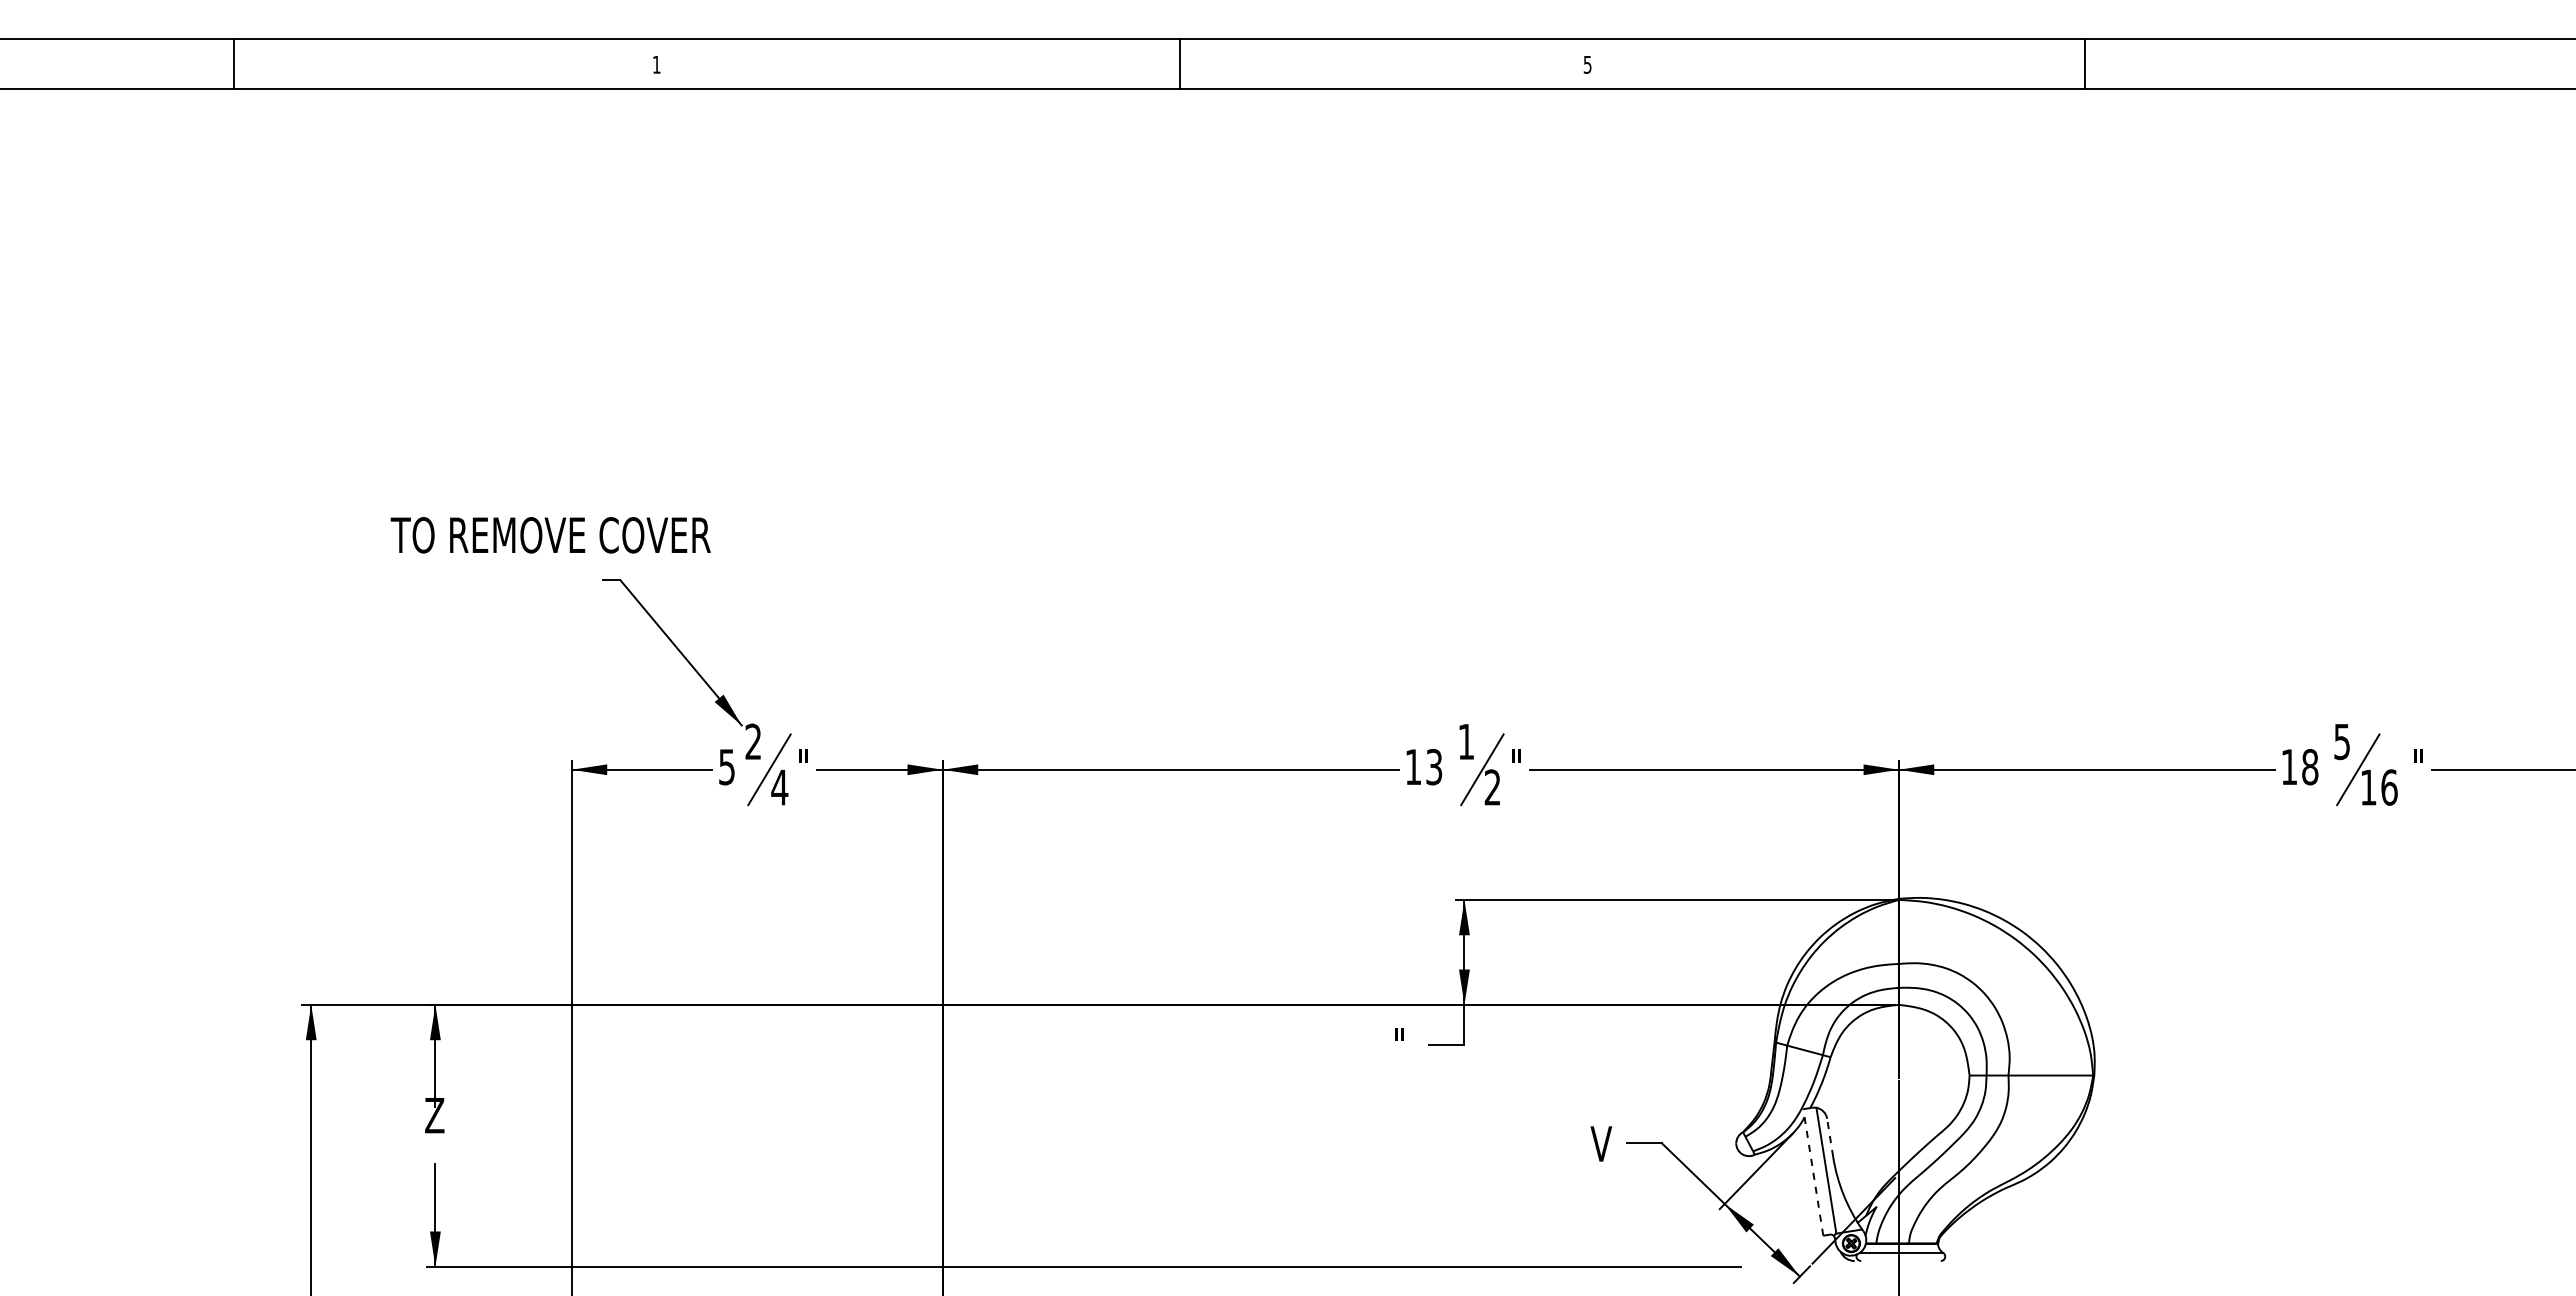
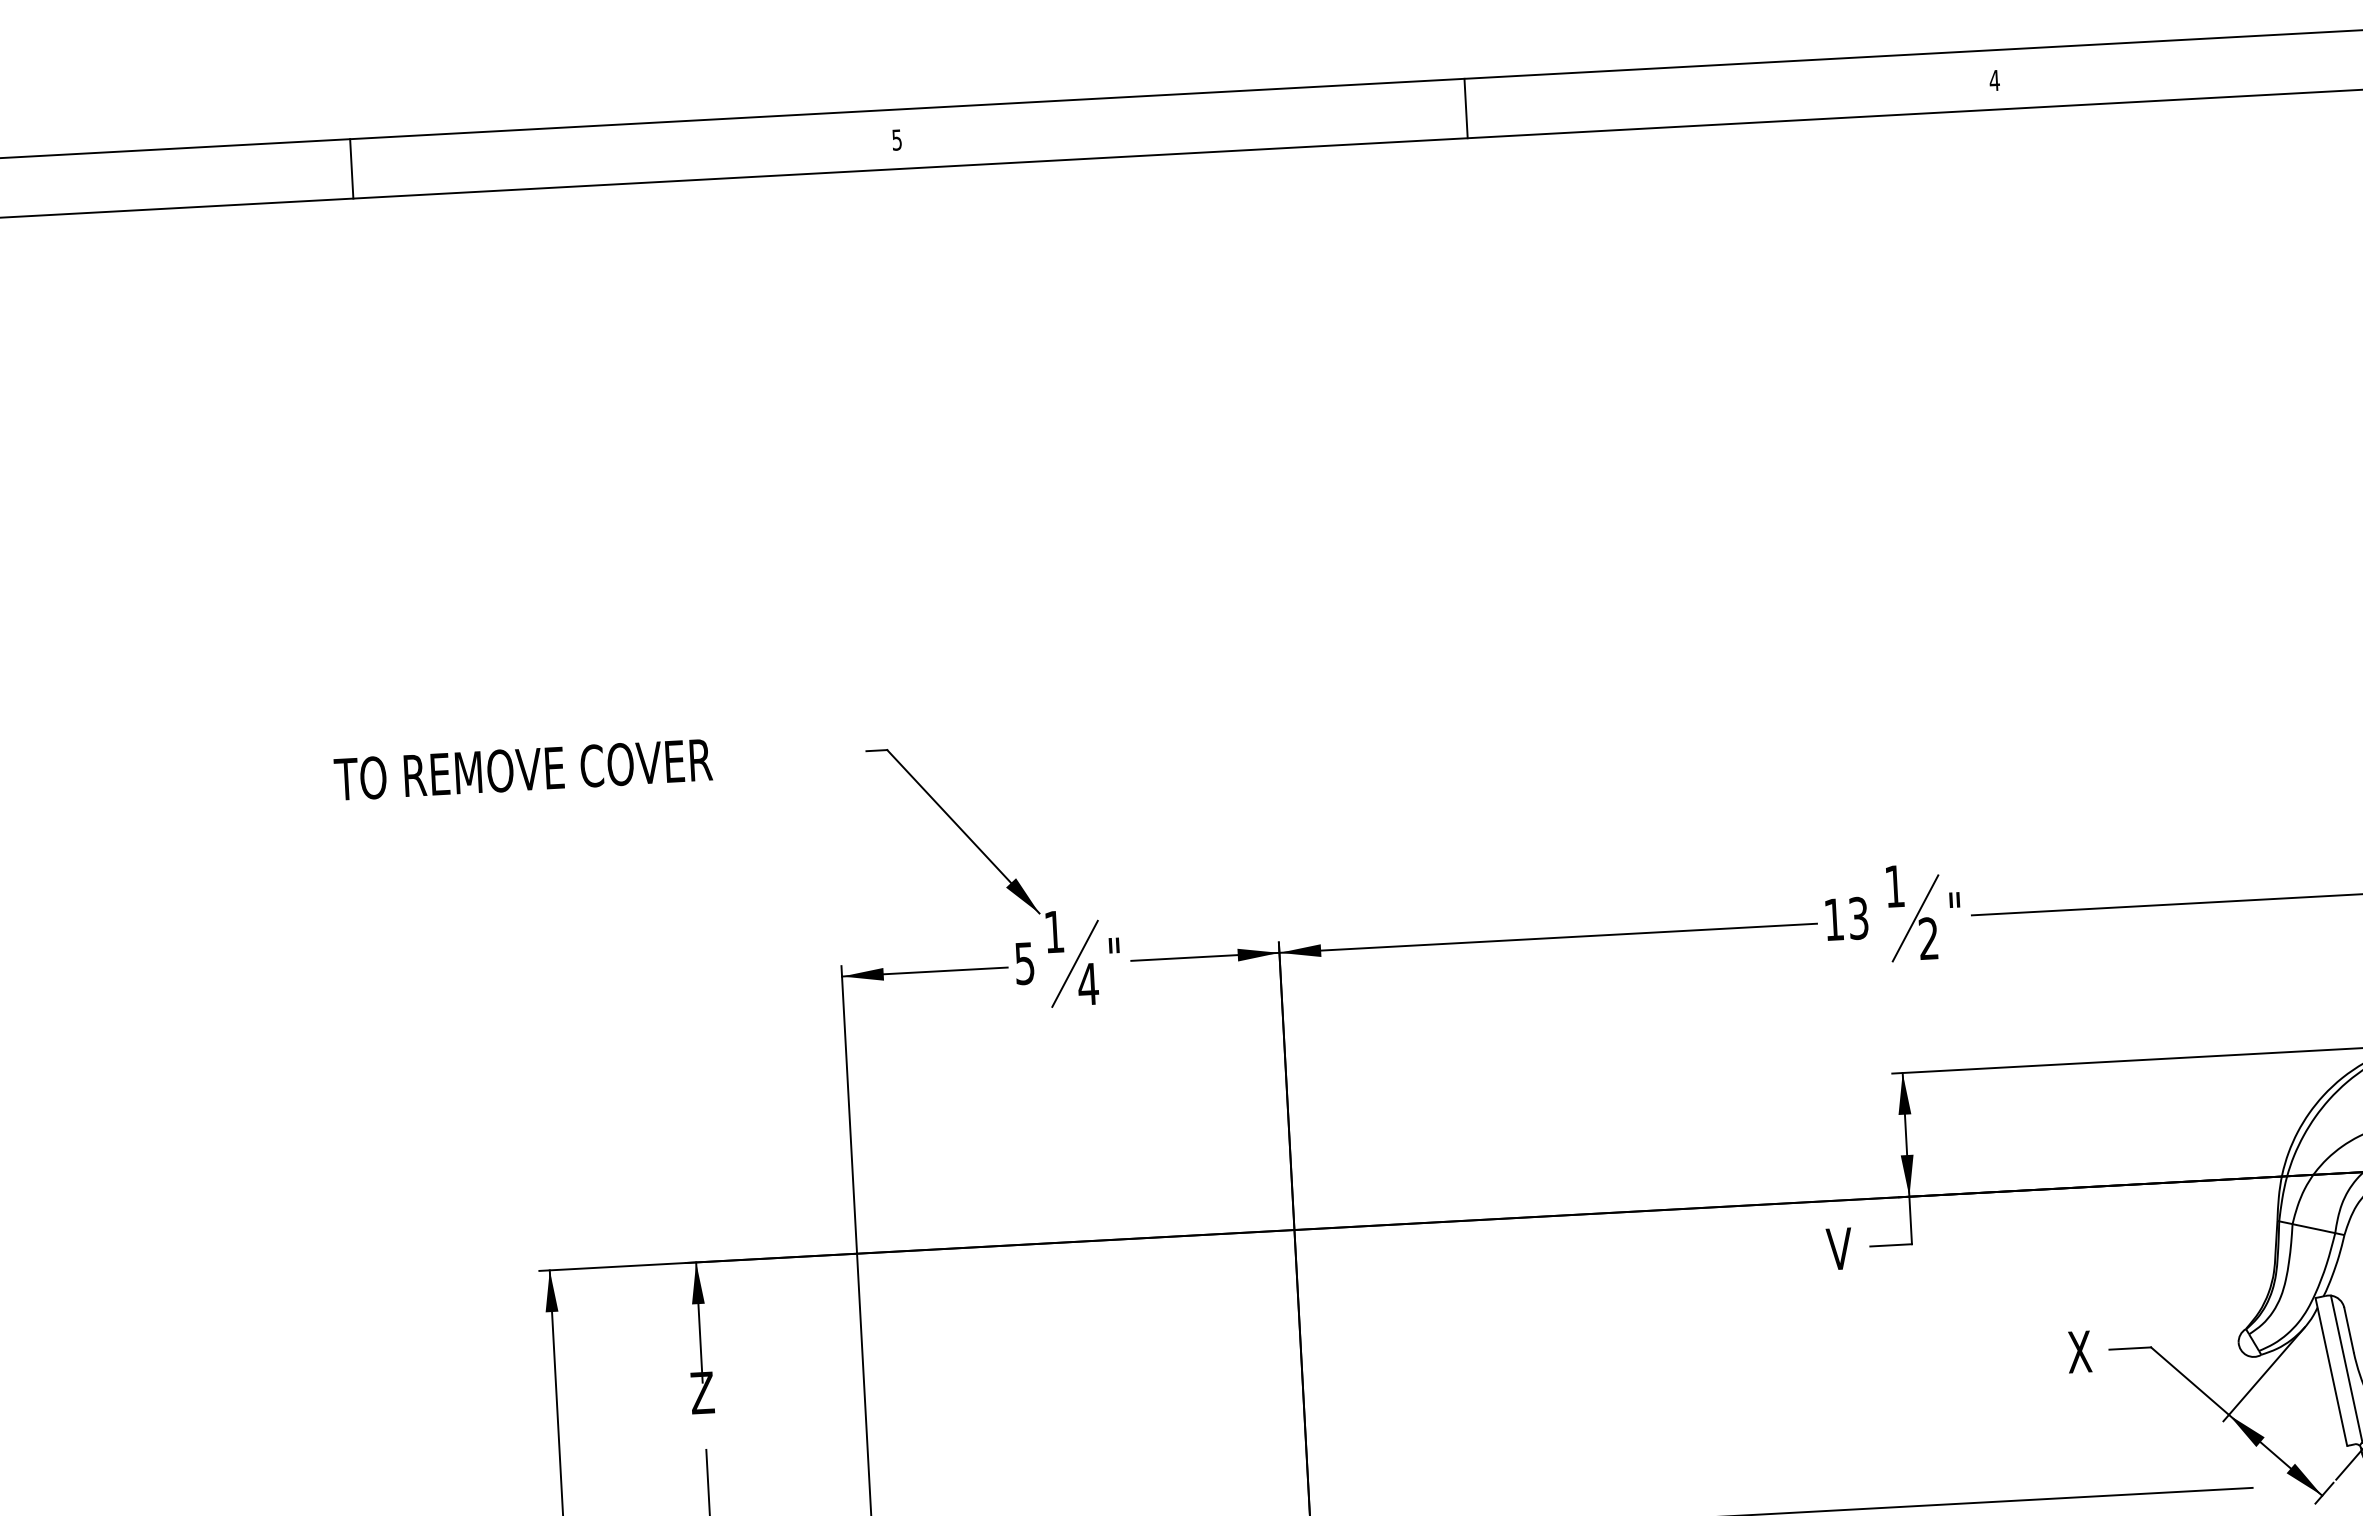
line: (234, 64) -> (352, 169), moved
text: (656, 64) -> (896, 139), 1 -> 5
line: (1180, 64) -> (1466, 108), moved
text: (1587, 64) -> (1994, 80), 5 -> 4
text: (550, 535) -> (522, 770), moved
text: (752, 741) -> (1053, 931), 2 -> 1
text: (1402, 1045) -> (1838, 1248), " -> V
line: (1830, 1137) -> (2349, 1329), dashed -> solid
text: (1601, 1143) -> (2079, 1351), V -> X
line: (1813, 1171) -> (2331, 1370), dashed -> solid

